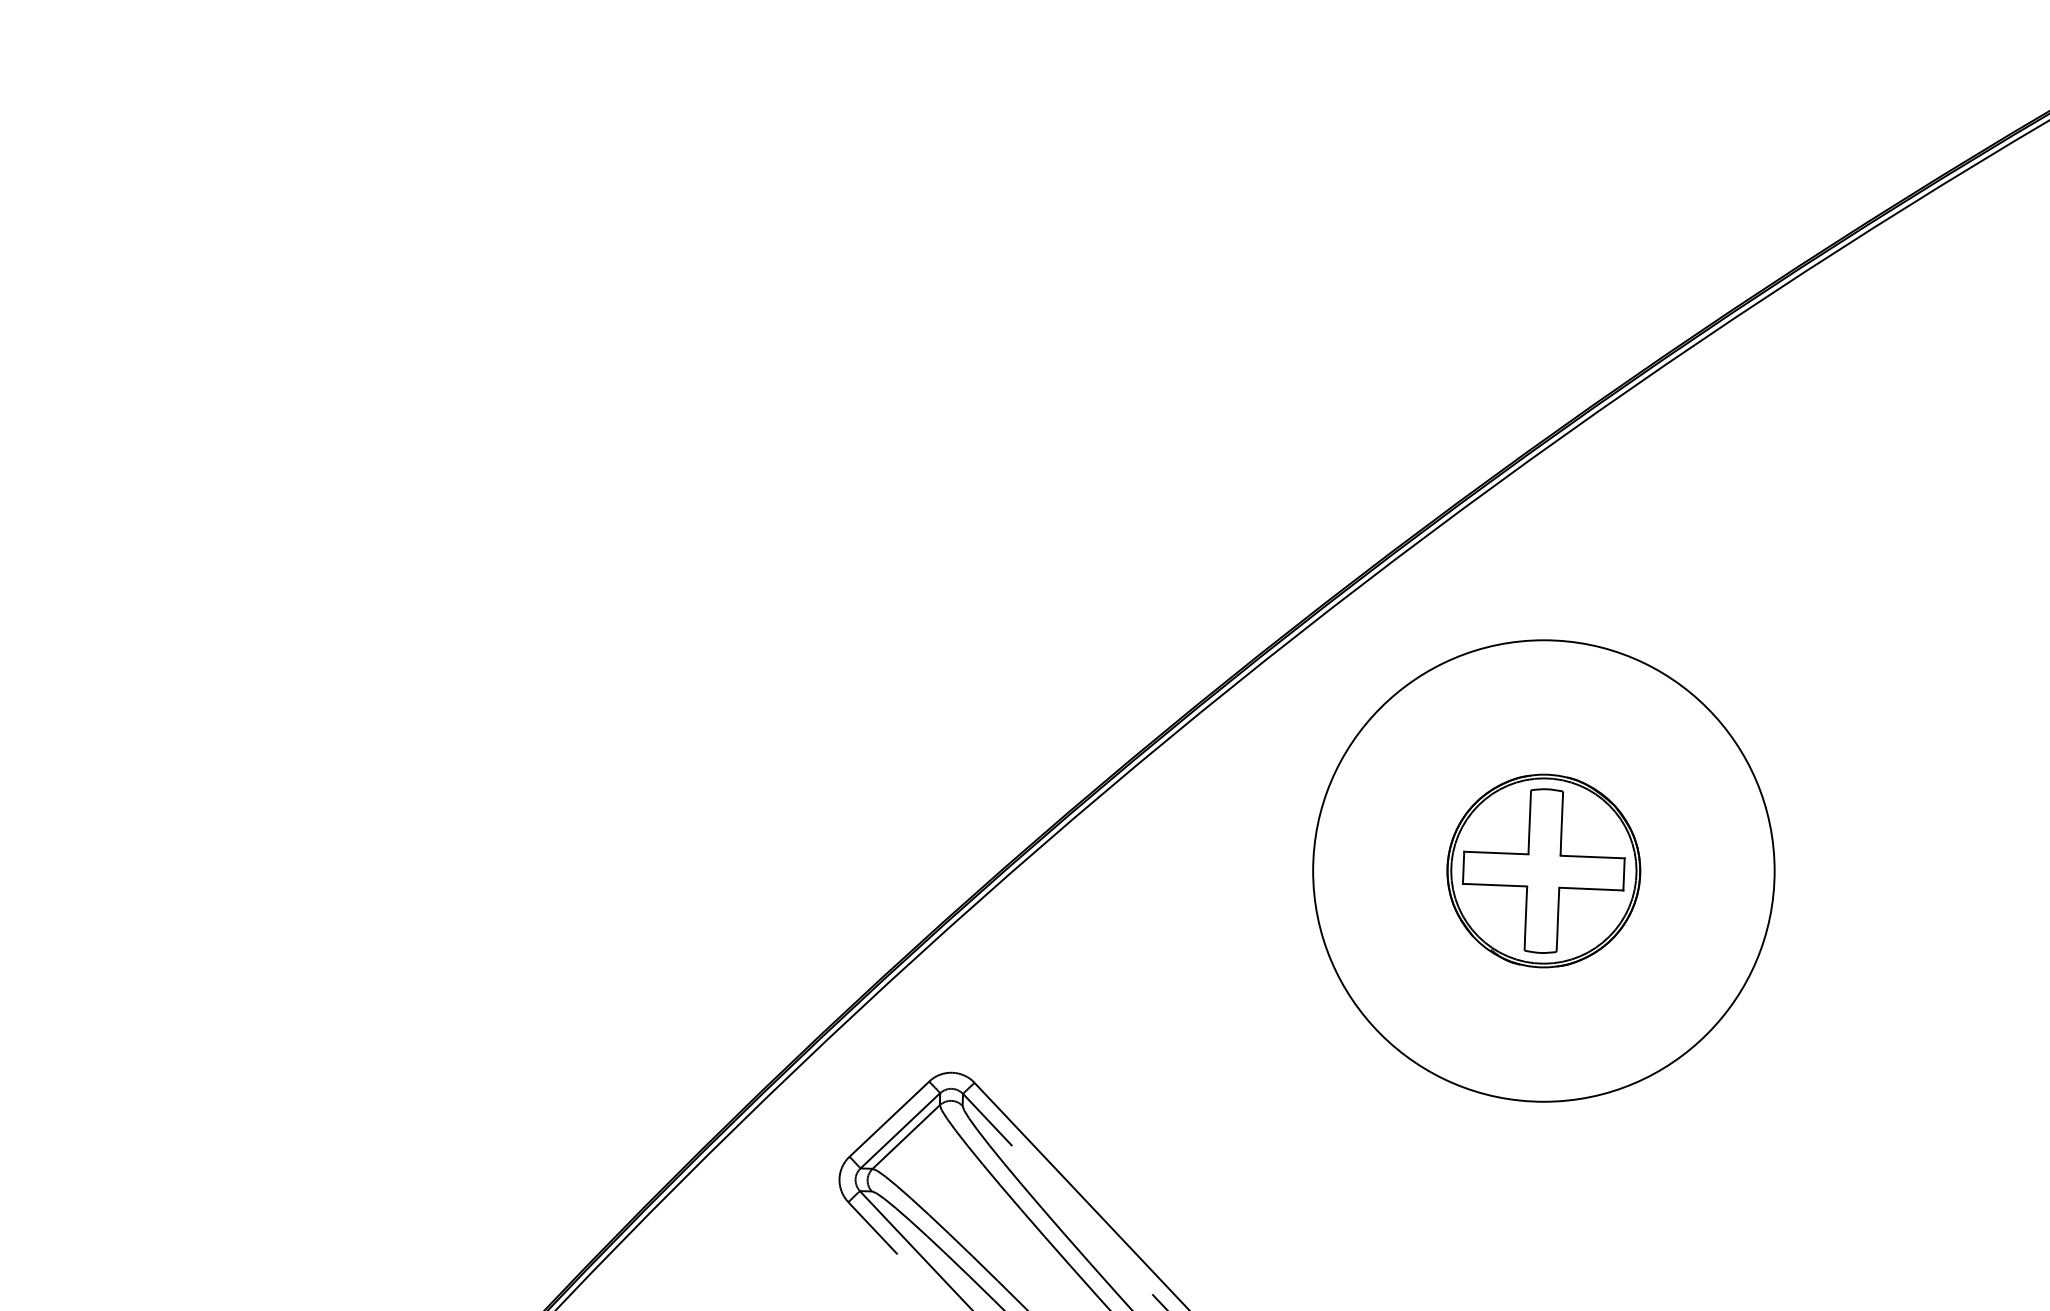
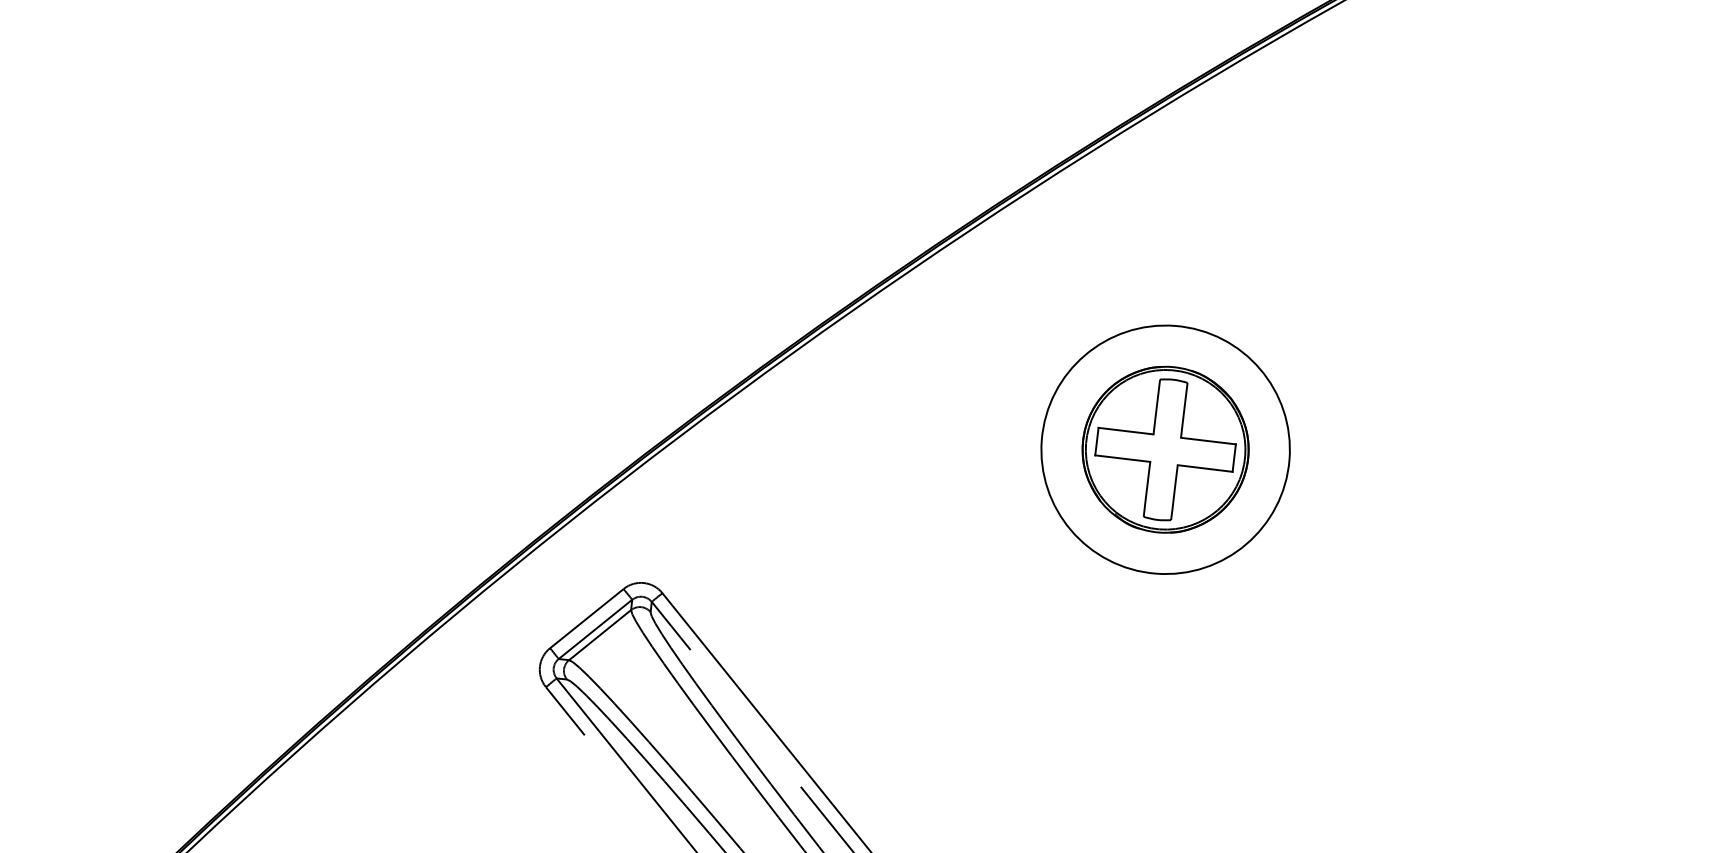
circle: (1543, 870) -> (1165, 449), size x0.62

